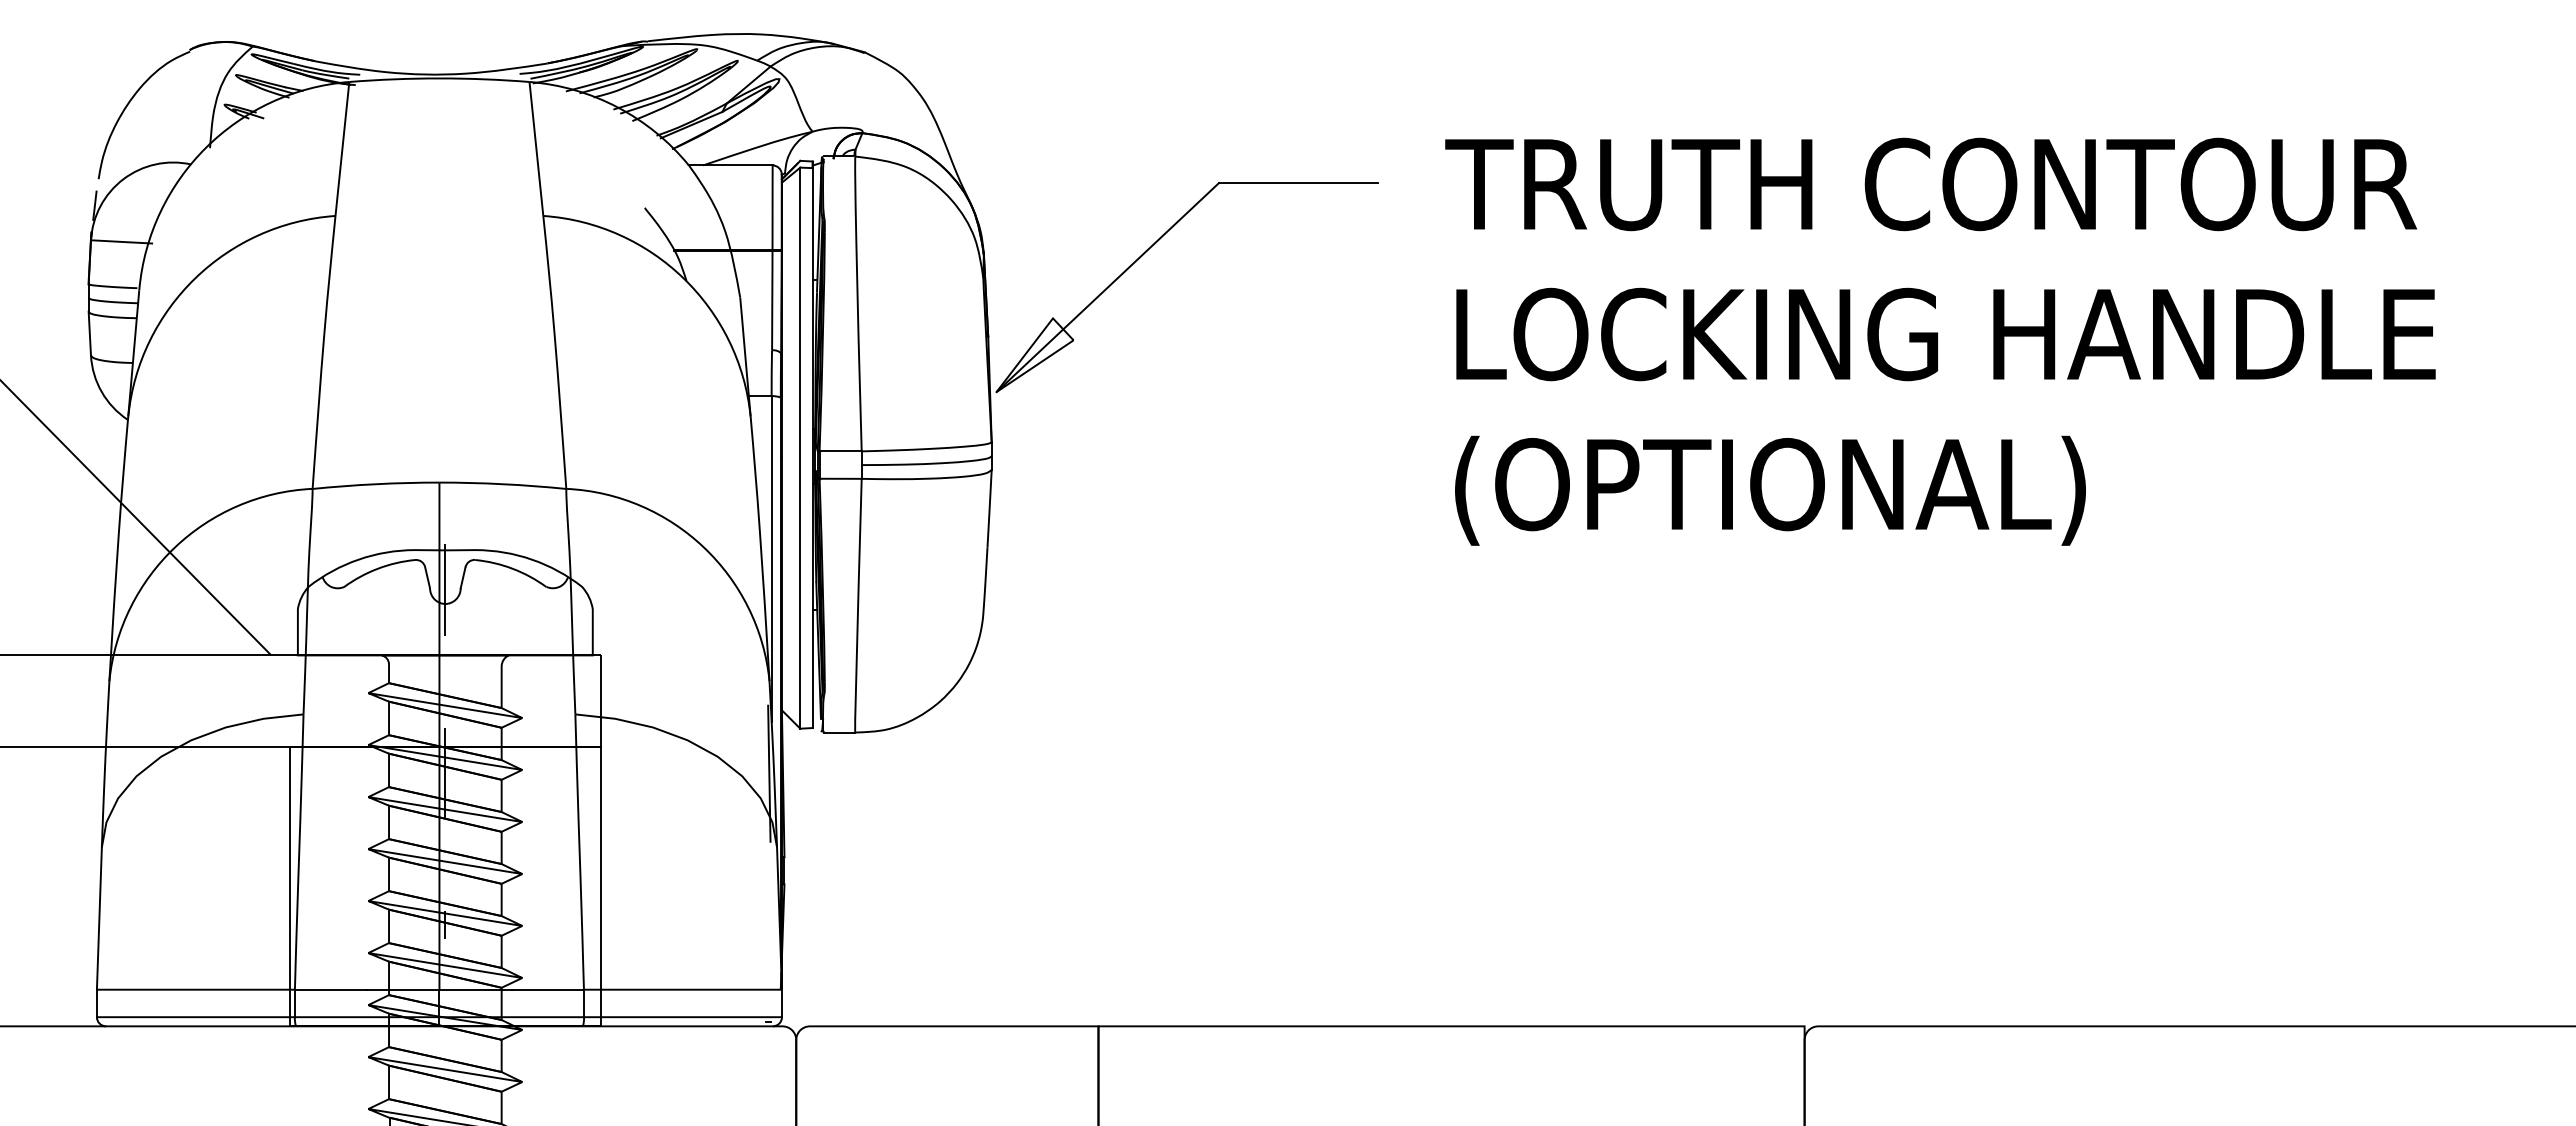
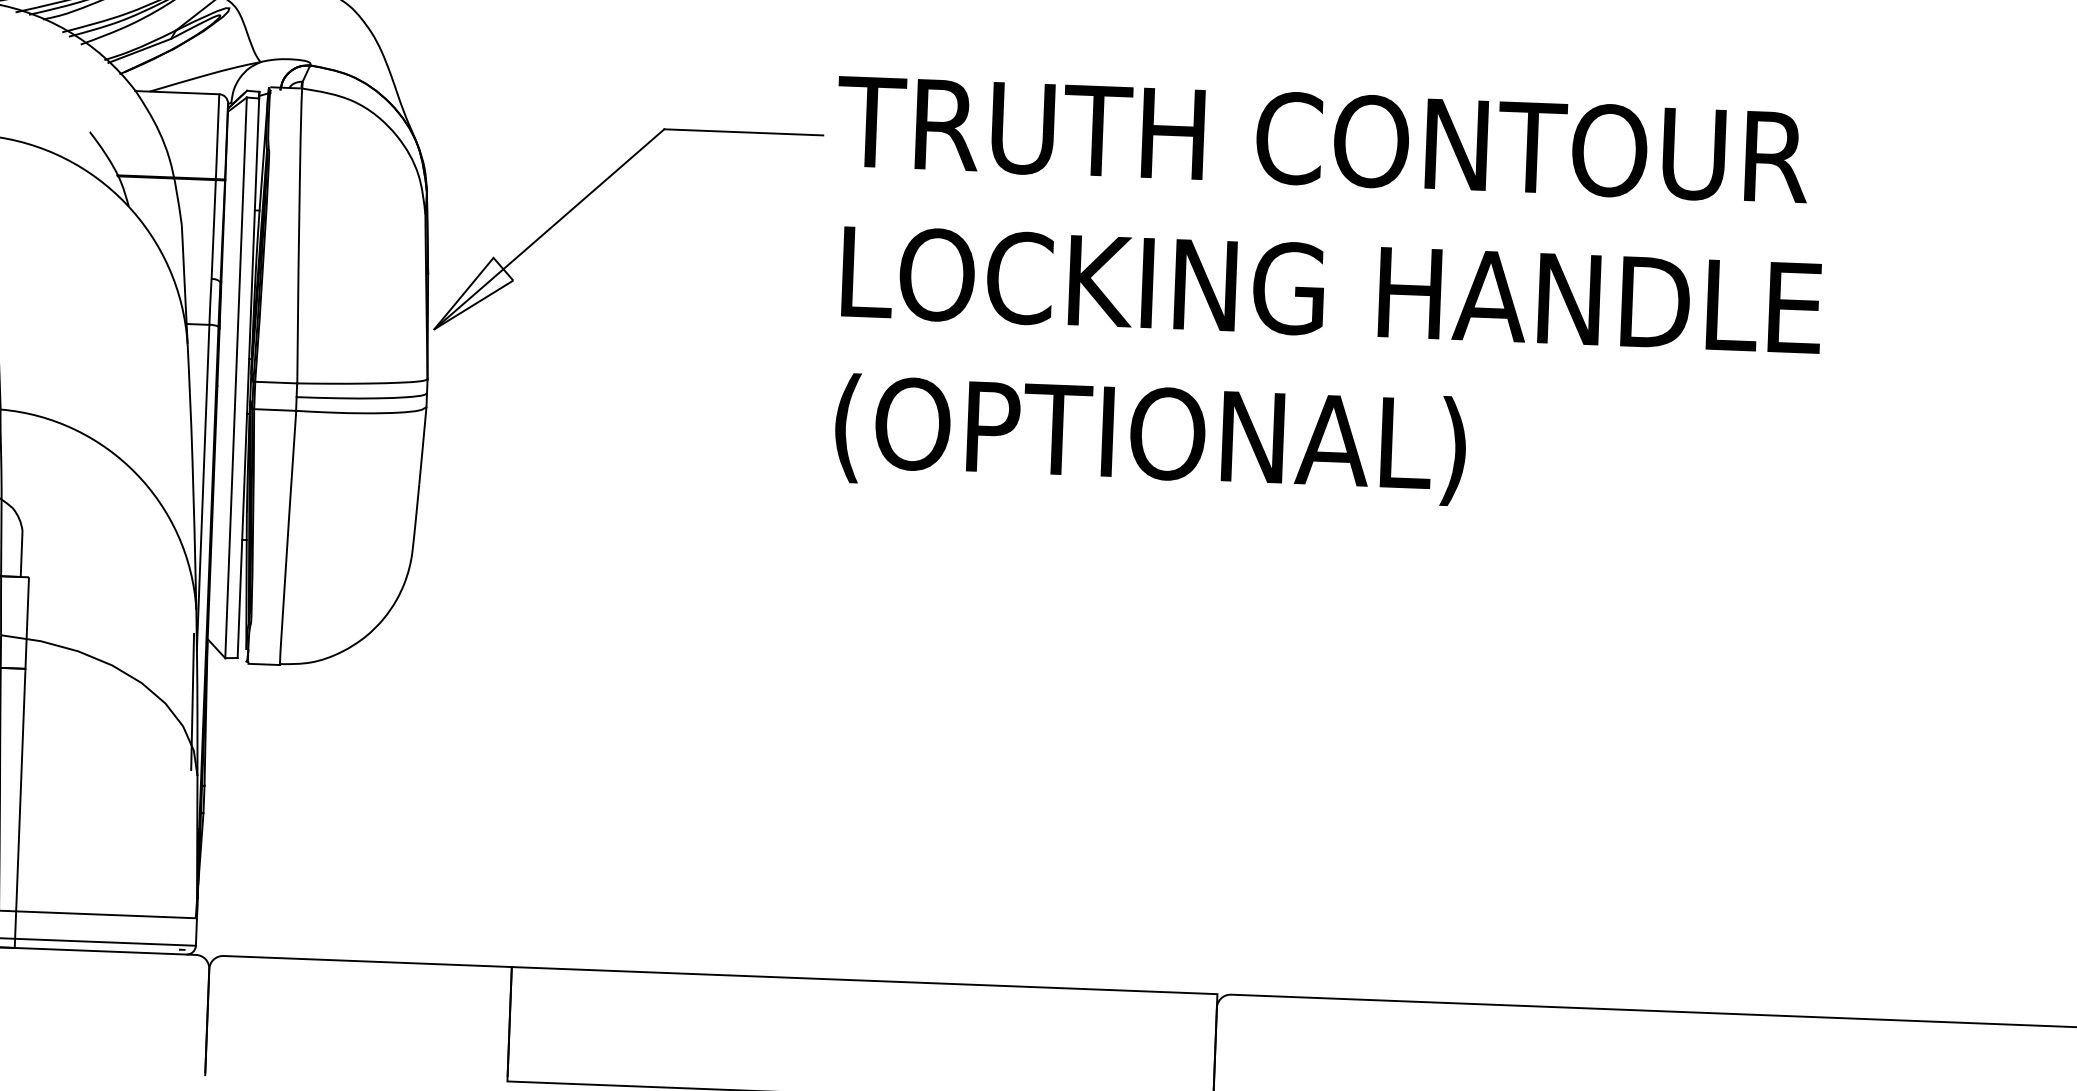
text: (1940, 341) -> (1326, 296), moved

